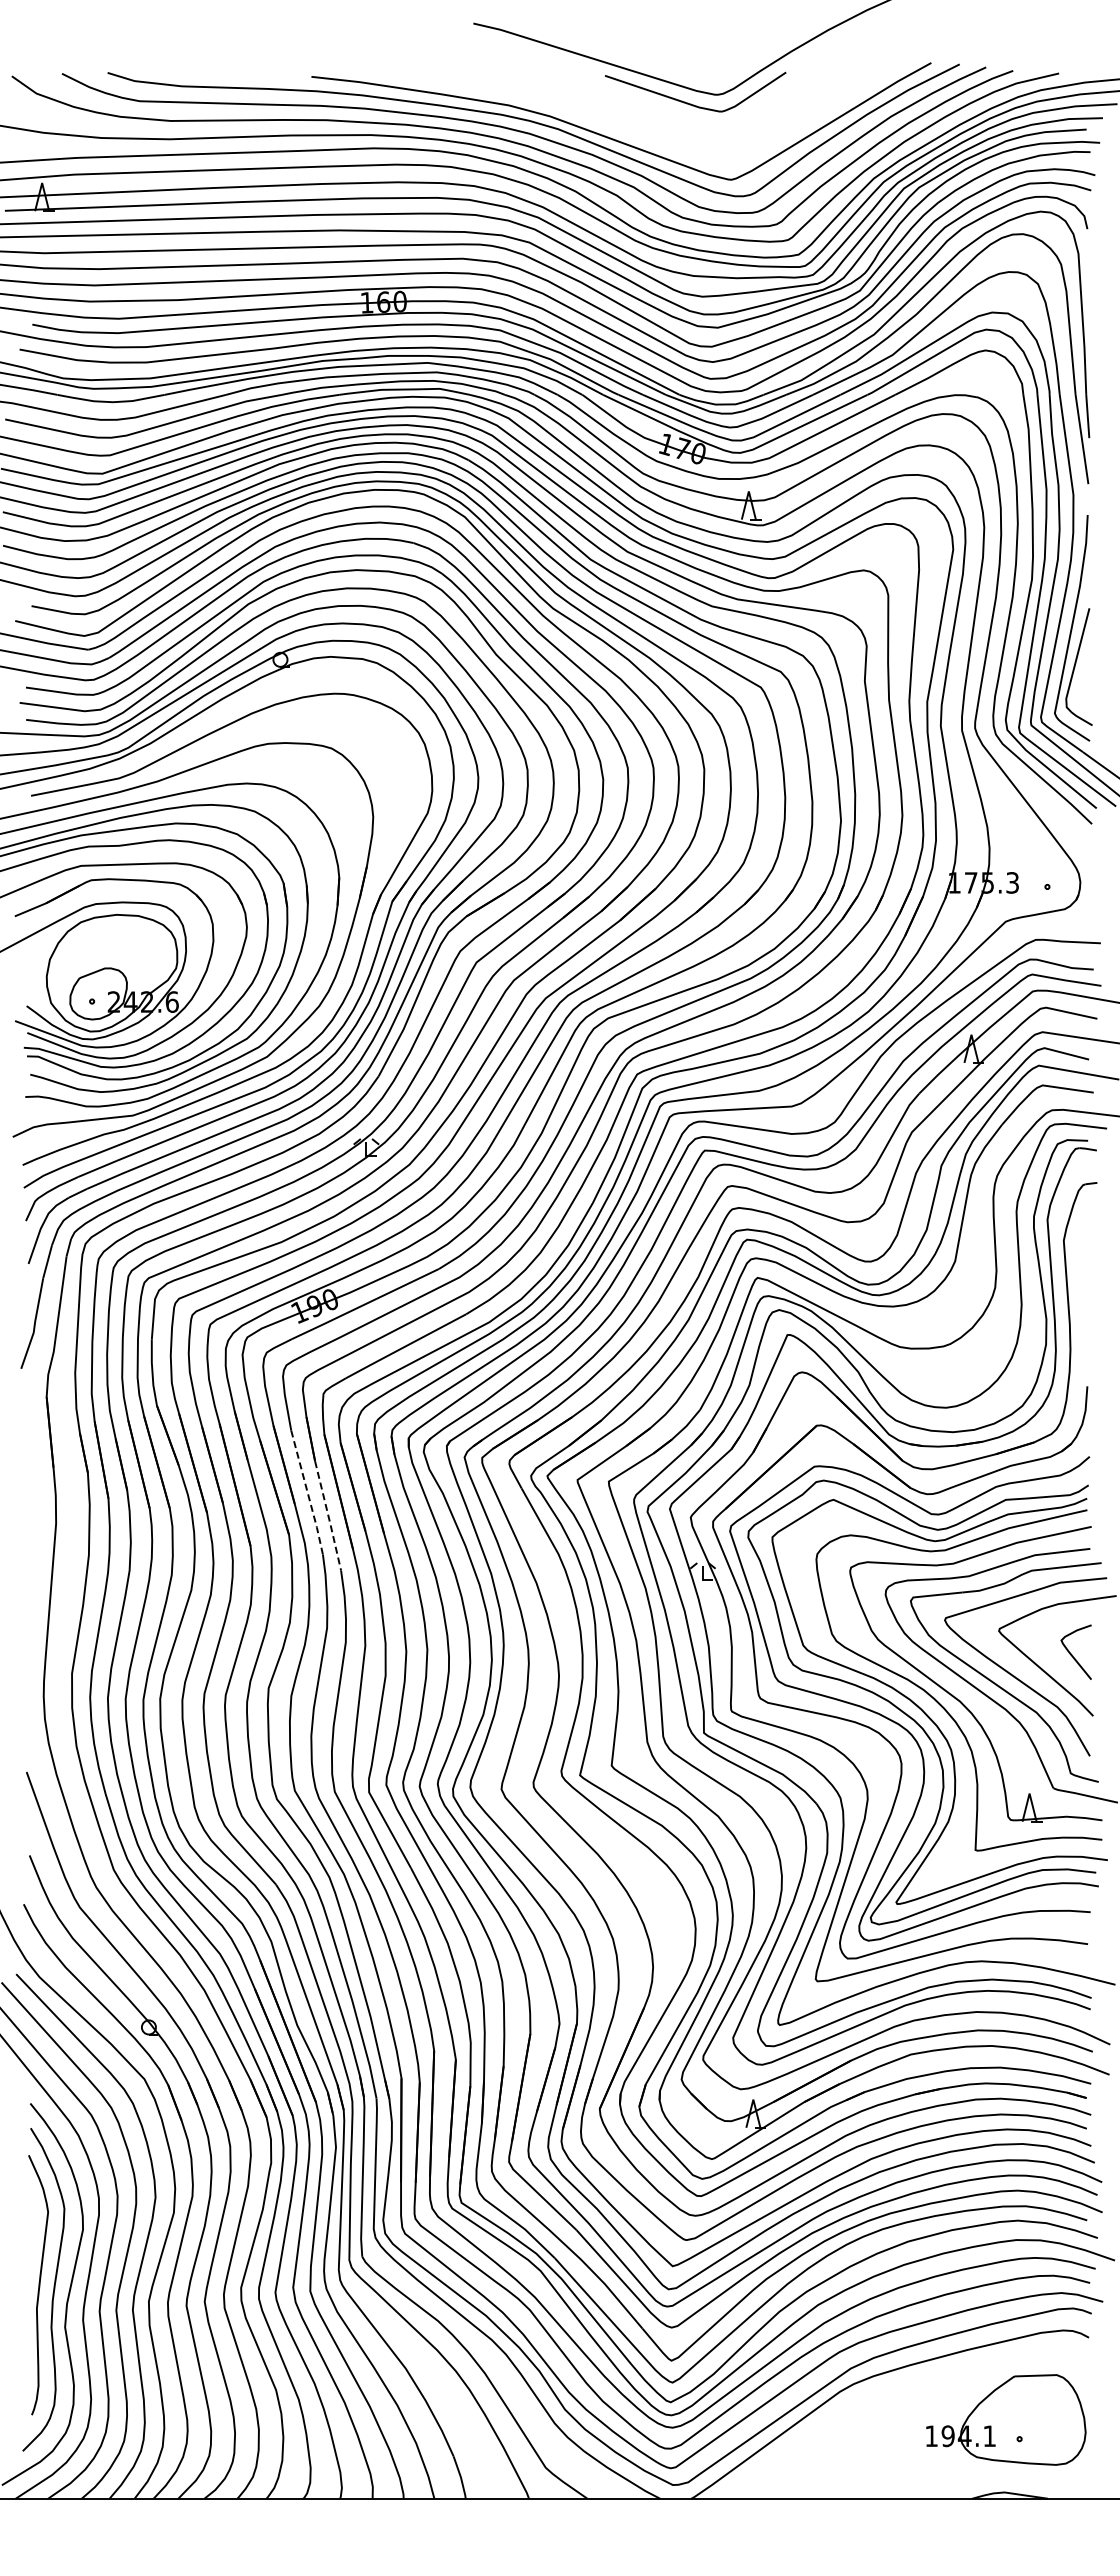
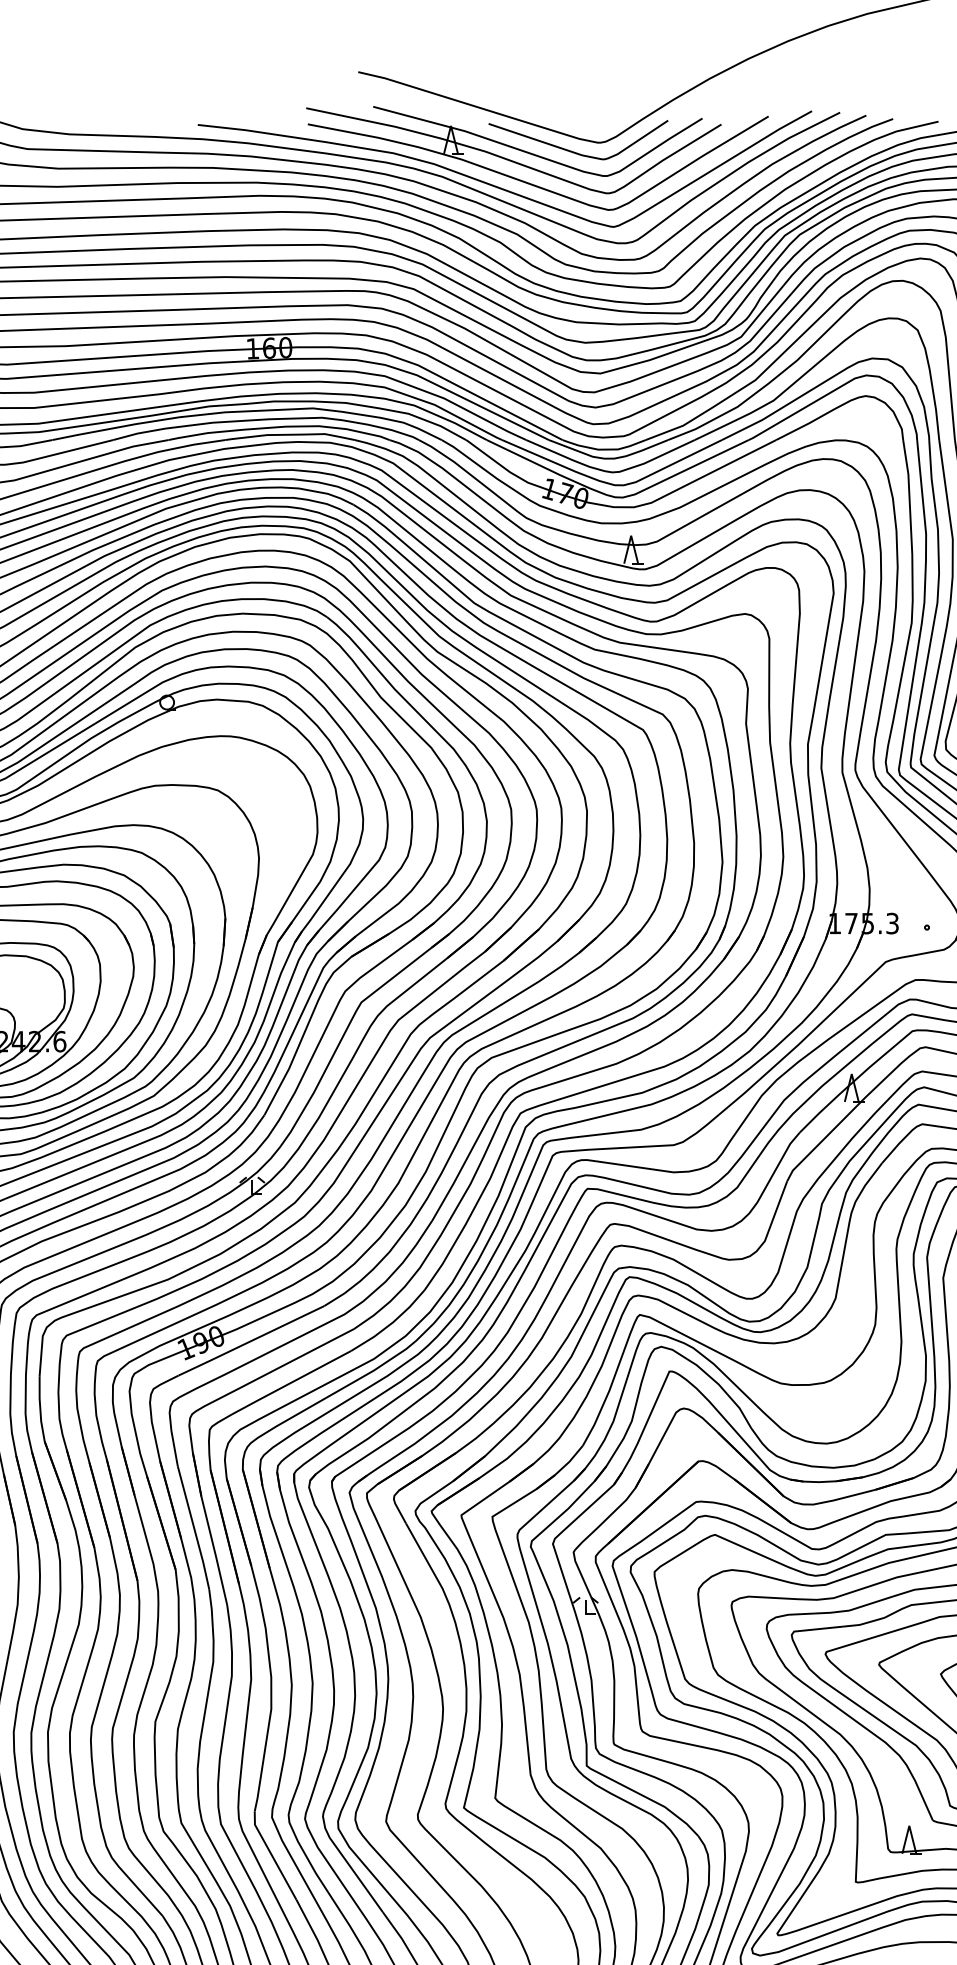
part: (653, 110) -> (536, 158), added
line: (307, 1492) -> (193, 1527), dashed -> solid
line: (328, 1516) -> (214, 1551), dashed -> solid

